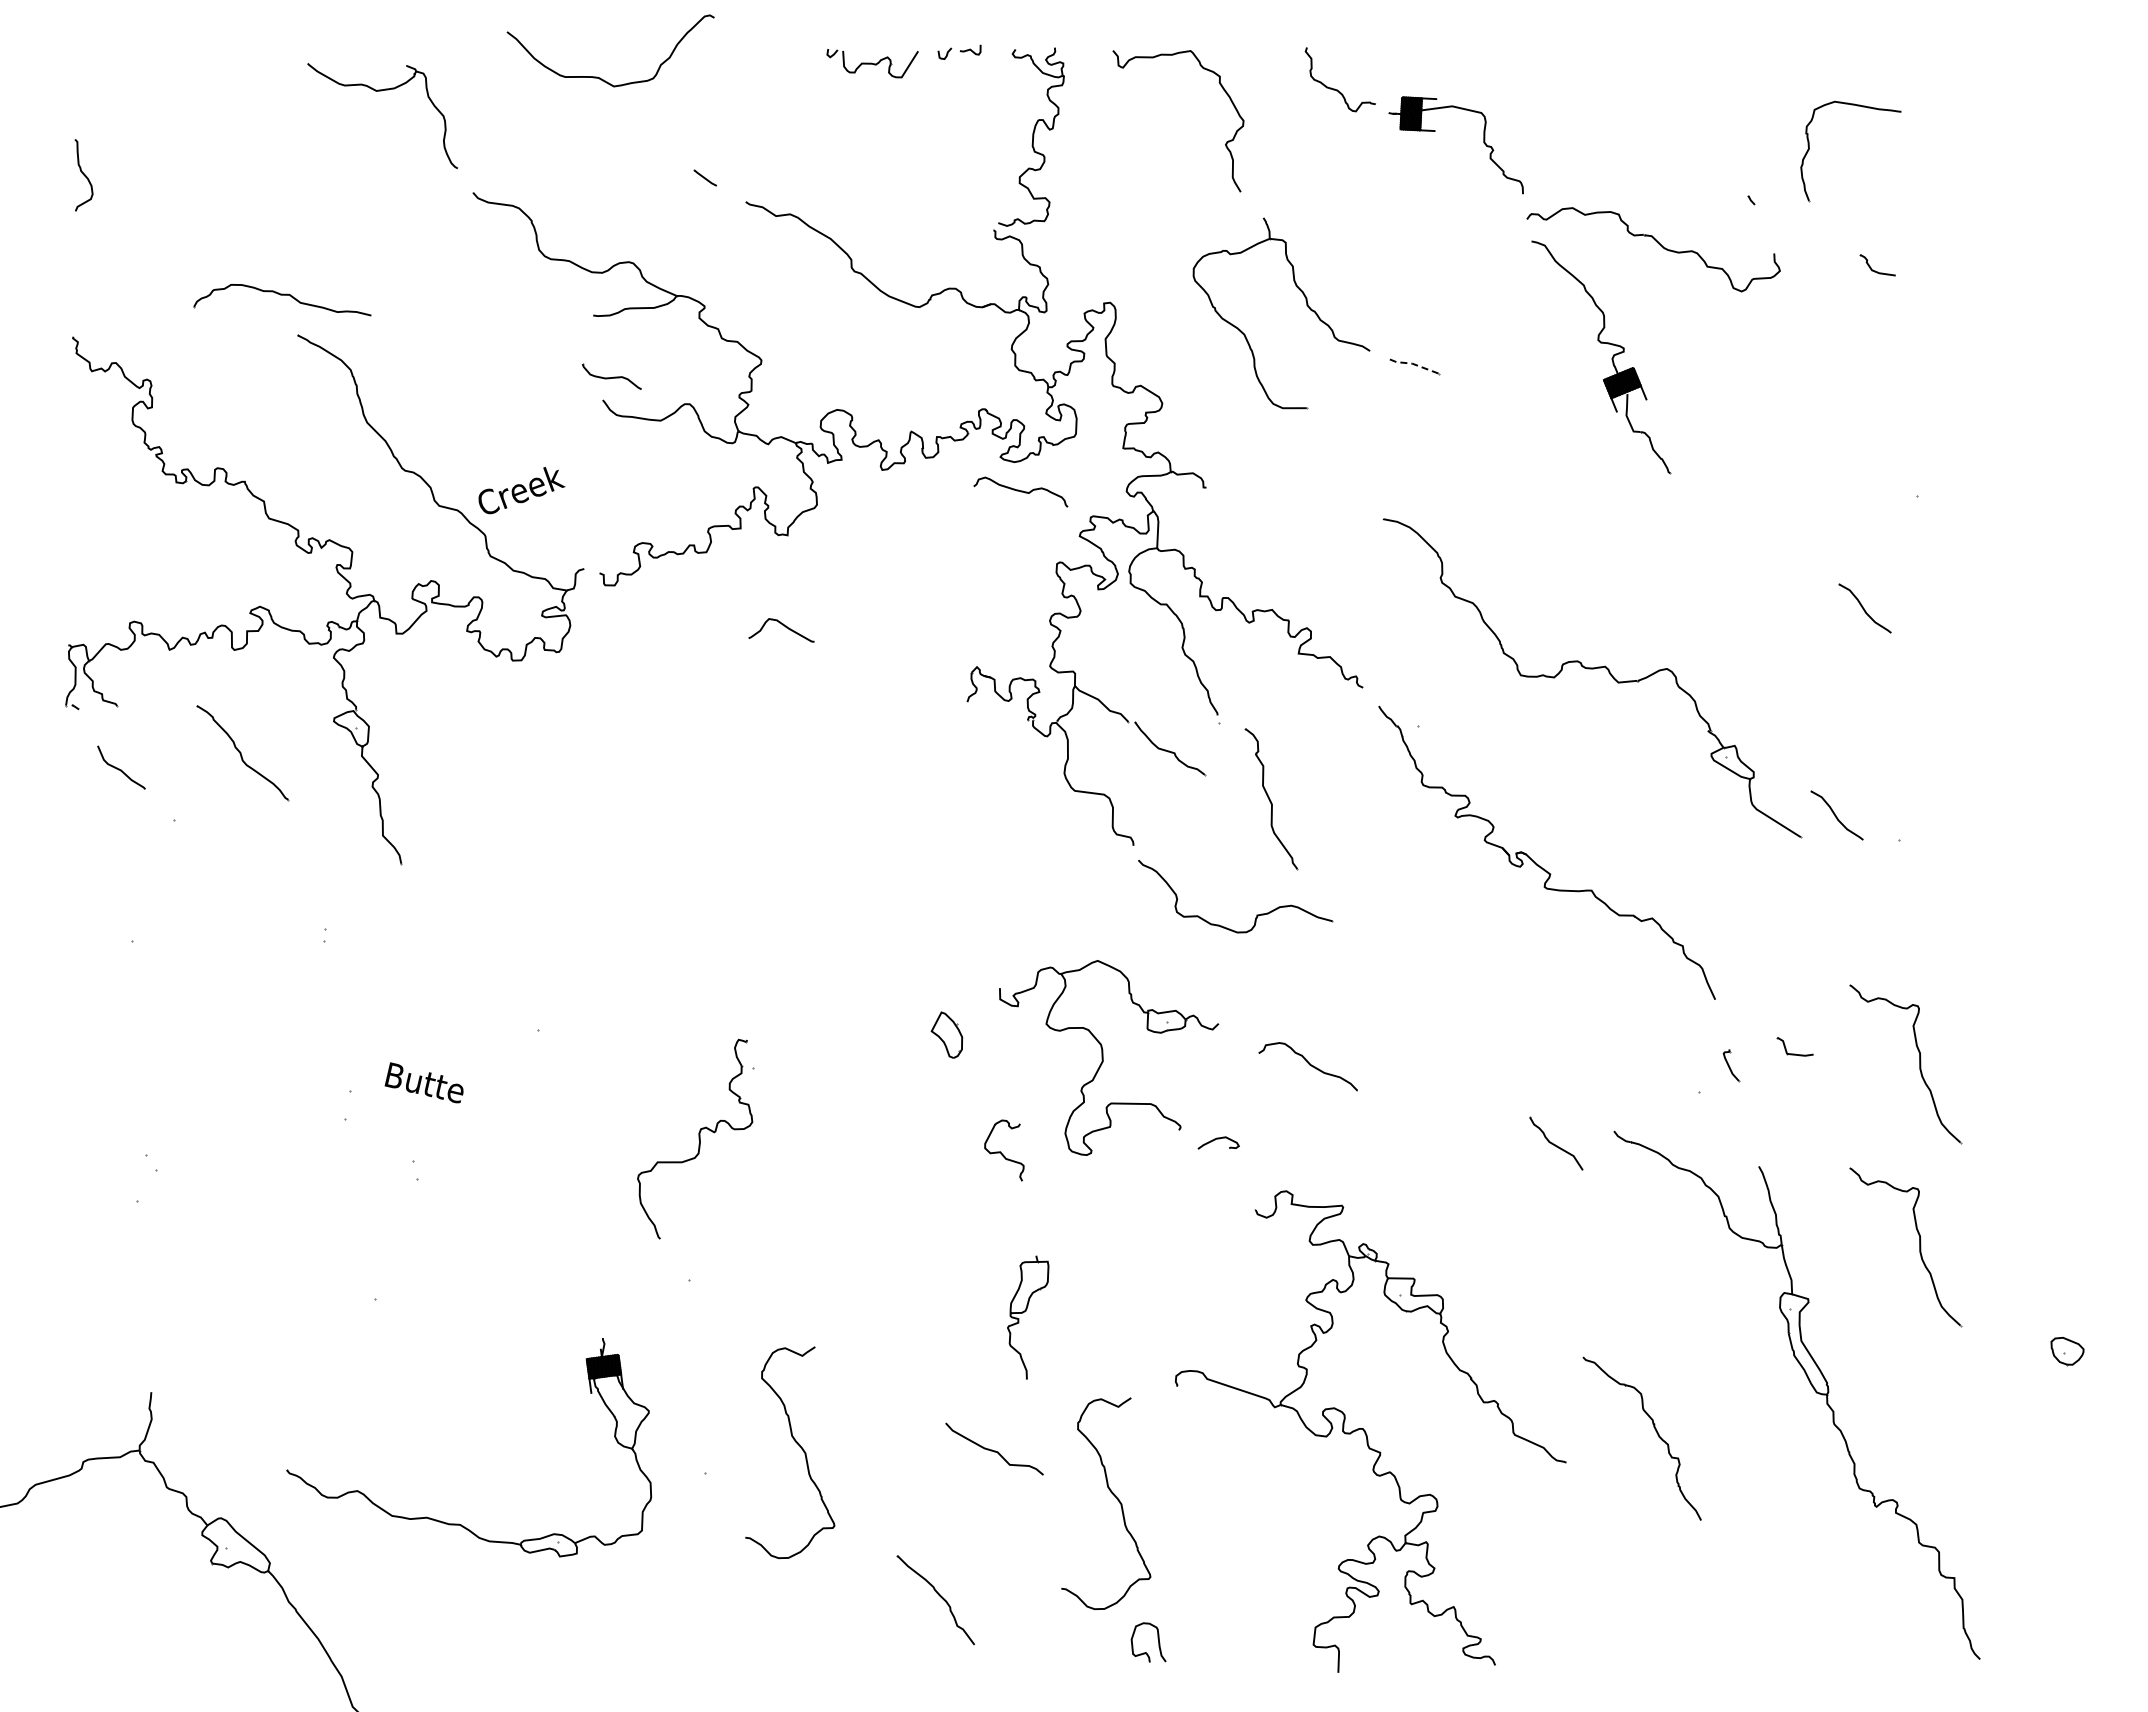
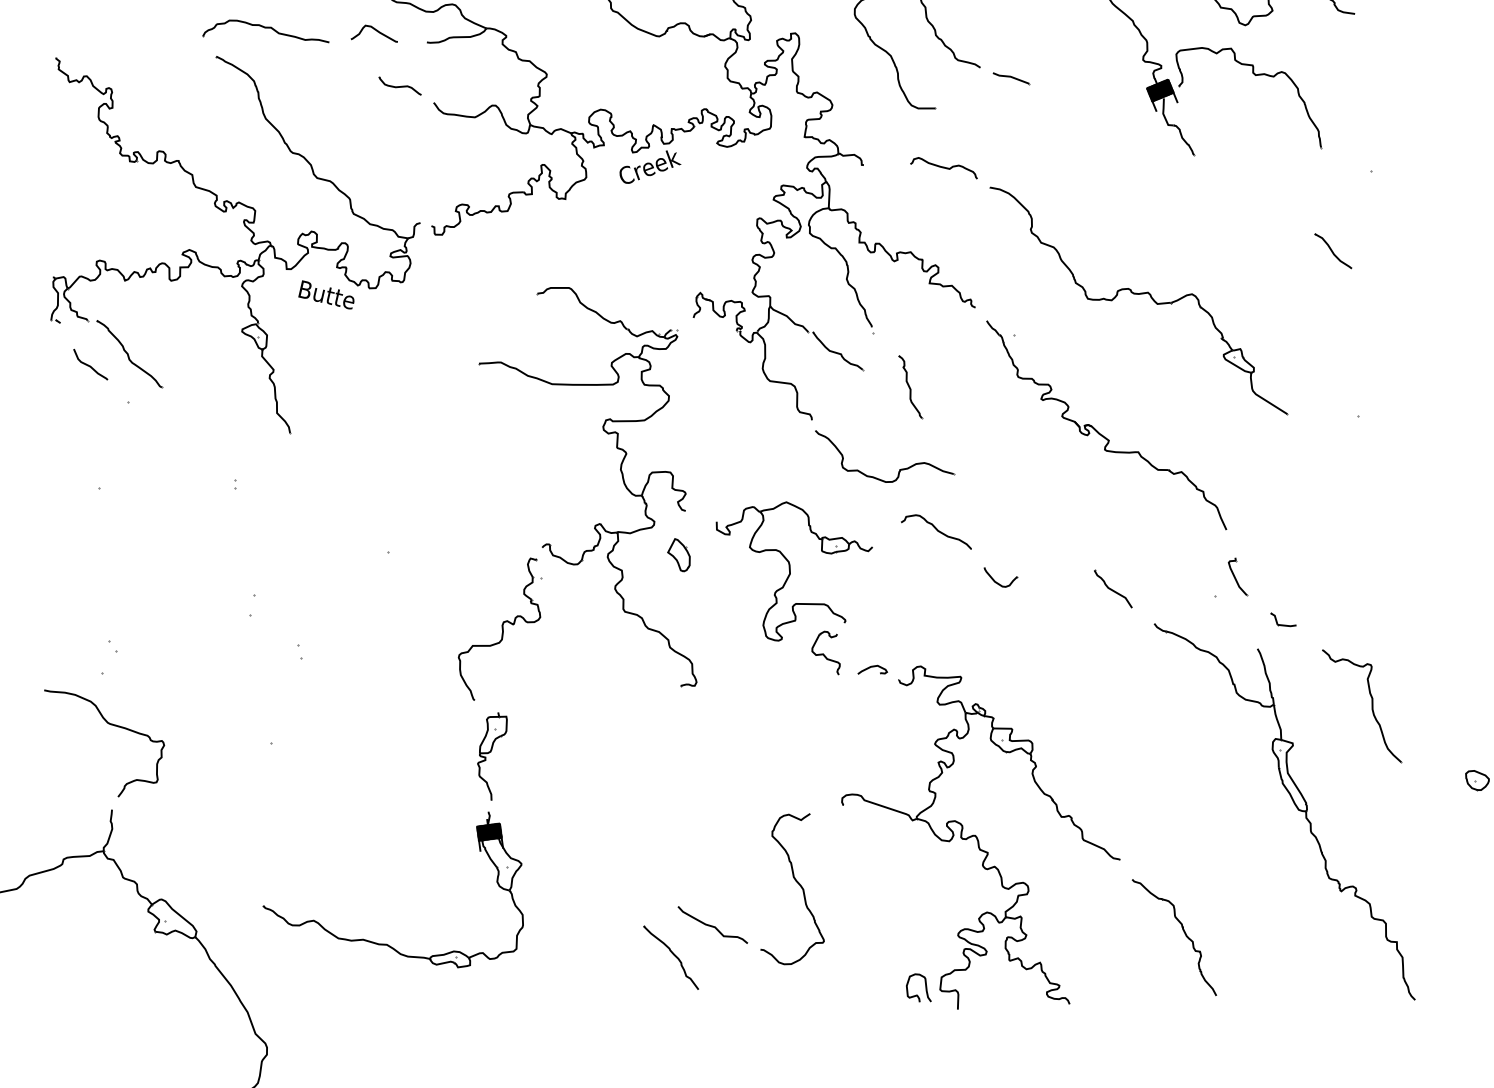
part: (282, 300) -> (266, 31), moved
part: (1756, 362) -> (1255, 75), added
line: (1412, 363) -> (1010, 76), dashed -> solid
part: (611, 376) -> (400, 85), moved
text: (521, 490) -> (650, 167), moved
curve: (1020, 491) -> (943, 167), moved
curve: (784, 626) -> (376, 31), moved
part: (242, 753) -> (129, 354), moved
part: (1271, 799) -> (910, 387), size x0.62
part: (1836, 815) -> (1312, 398), removed
part: (867, 927) -> (622, 478), added
part: (1794, 1053) -> (1282, 624), moved
curve: (1308, 1064) -> (936, 530), moved
part: (1919, 1064) -> (1372, 576), removed
part: (1731, 1065) -> (1238, 576), size x1.67
part: (1394, 1073) -> (997, 582), added
text: (423, 1082) -> (325, 294), moved
curve: (1218, 1139) -> (872, 667), moved
part: (1556, 1143) -> (1113, 588), moved
part: (1004, 1150) -> (826, 653), moved
curve: (149, 1273) -> (110, 725), added
part: (1026, 1311) -> (491, 752), moved
part: (1655, 1431) -> (1183, 932), moved
curve: (797, 1444) -> (572, 846), removed
curve: (994, 1450) -> (712, 926), moved
part: (459, 1523) -> (386, 943), moved
curve: (1157, 1638) -> (925, 985), moved

